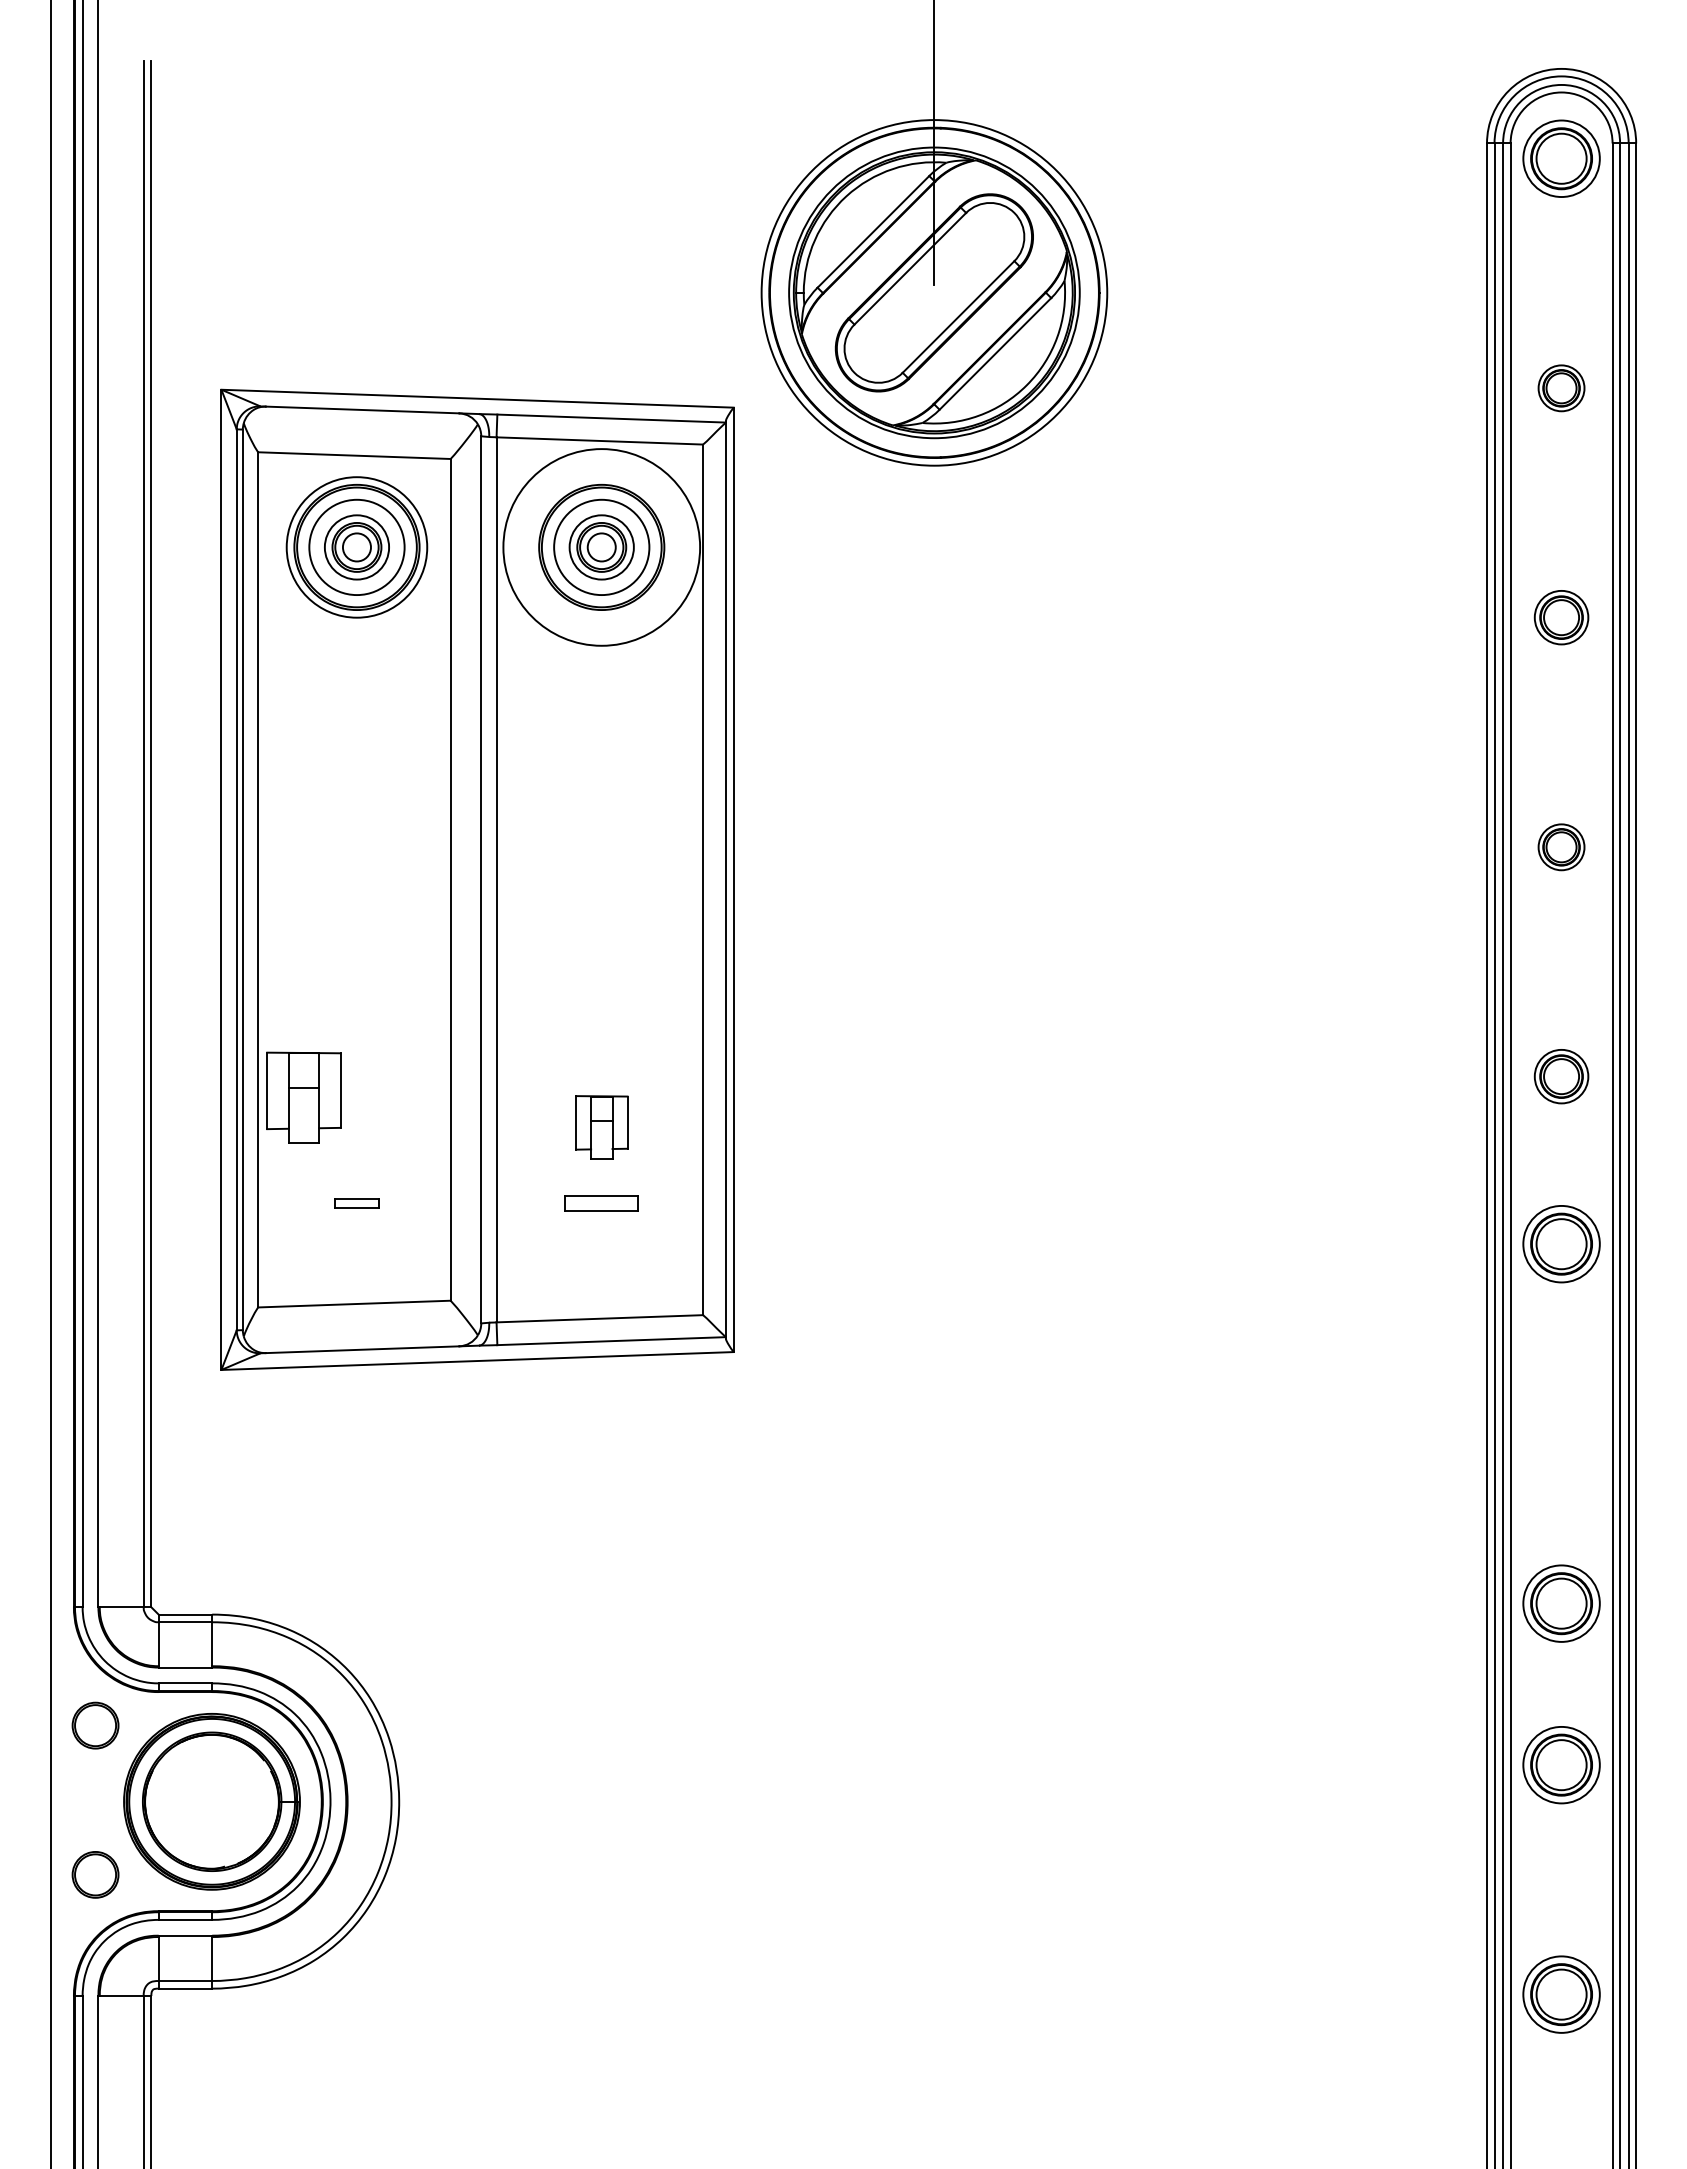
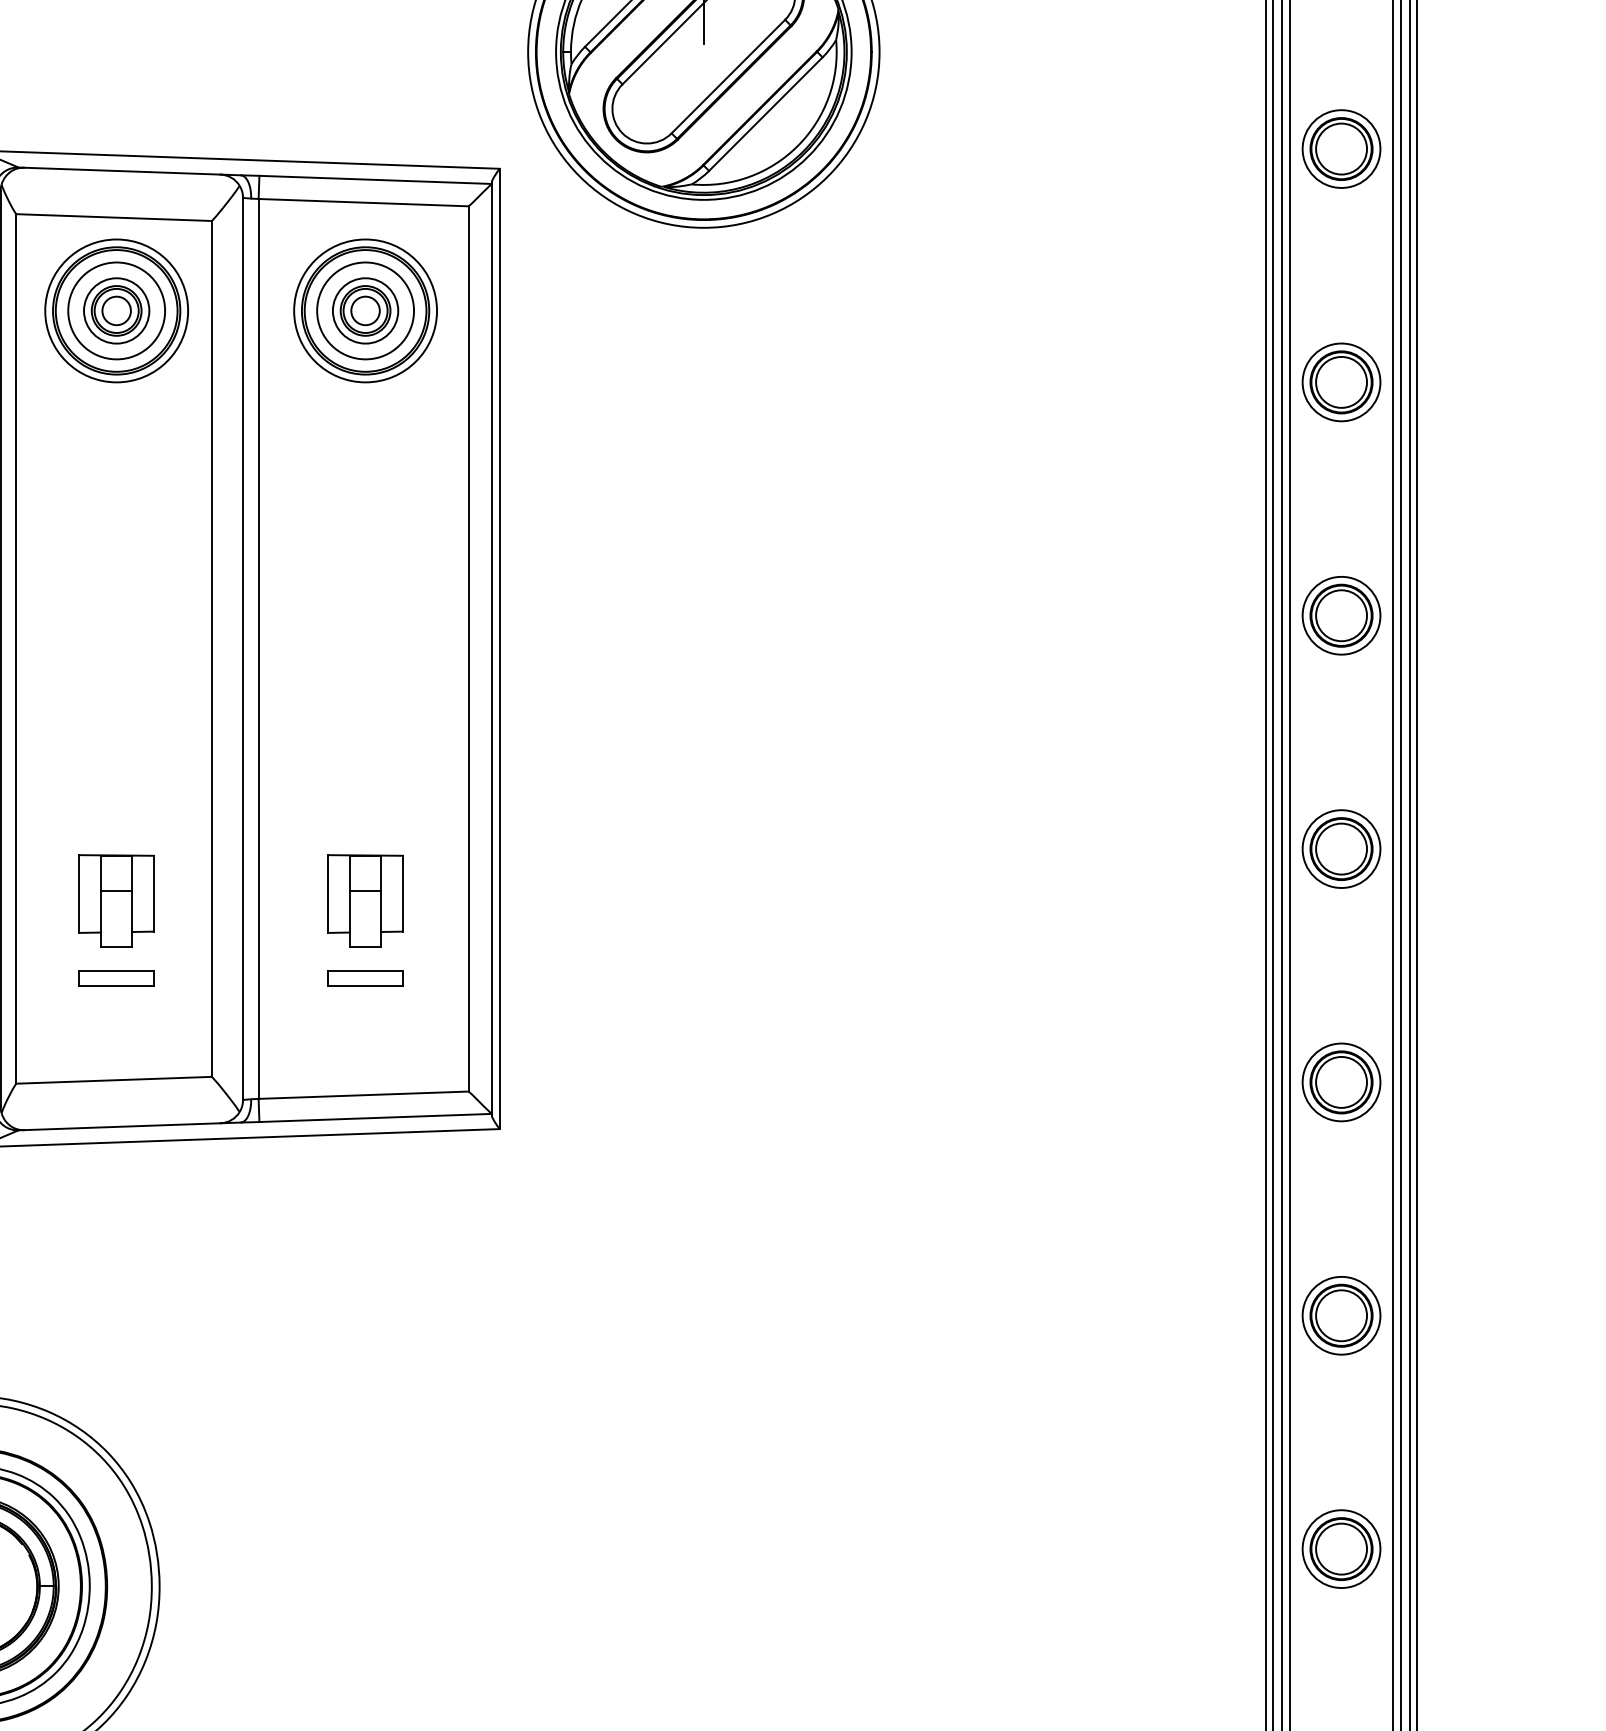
part: (1561, 388) -> (1341, 149), size x1.67
circle: (601, 547) -> (365, 310), size x0.71
part: (1561, 617) -> (1341, 382), size x1.43
part: (1561, 847) -> (1341, 616), size x1.67
part: (1561, 1076) -> (1341, 848), size x1.43
part: (303, 1097) -> (116, 900), moved
part: (601, 1127) -> (365, 900), size x1.43
part: (356, 1203) -> (116, 978), size x1.67
part: (1561, 1244) -> (1341, 1082), moved
part: (1561, 1603) -> (1341, 1315), moved

